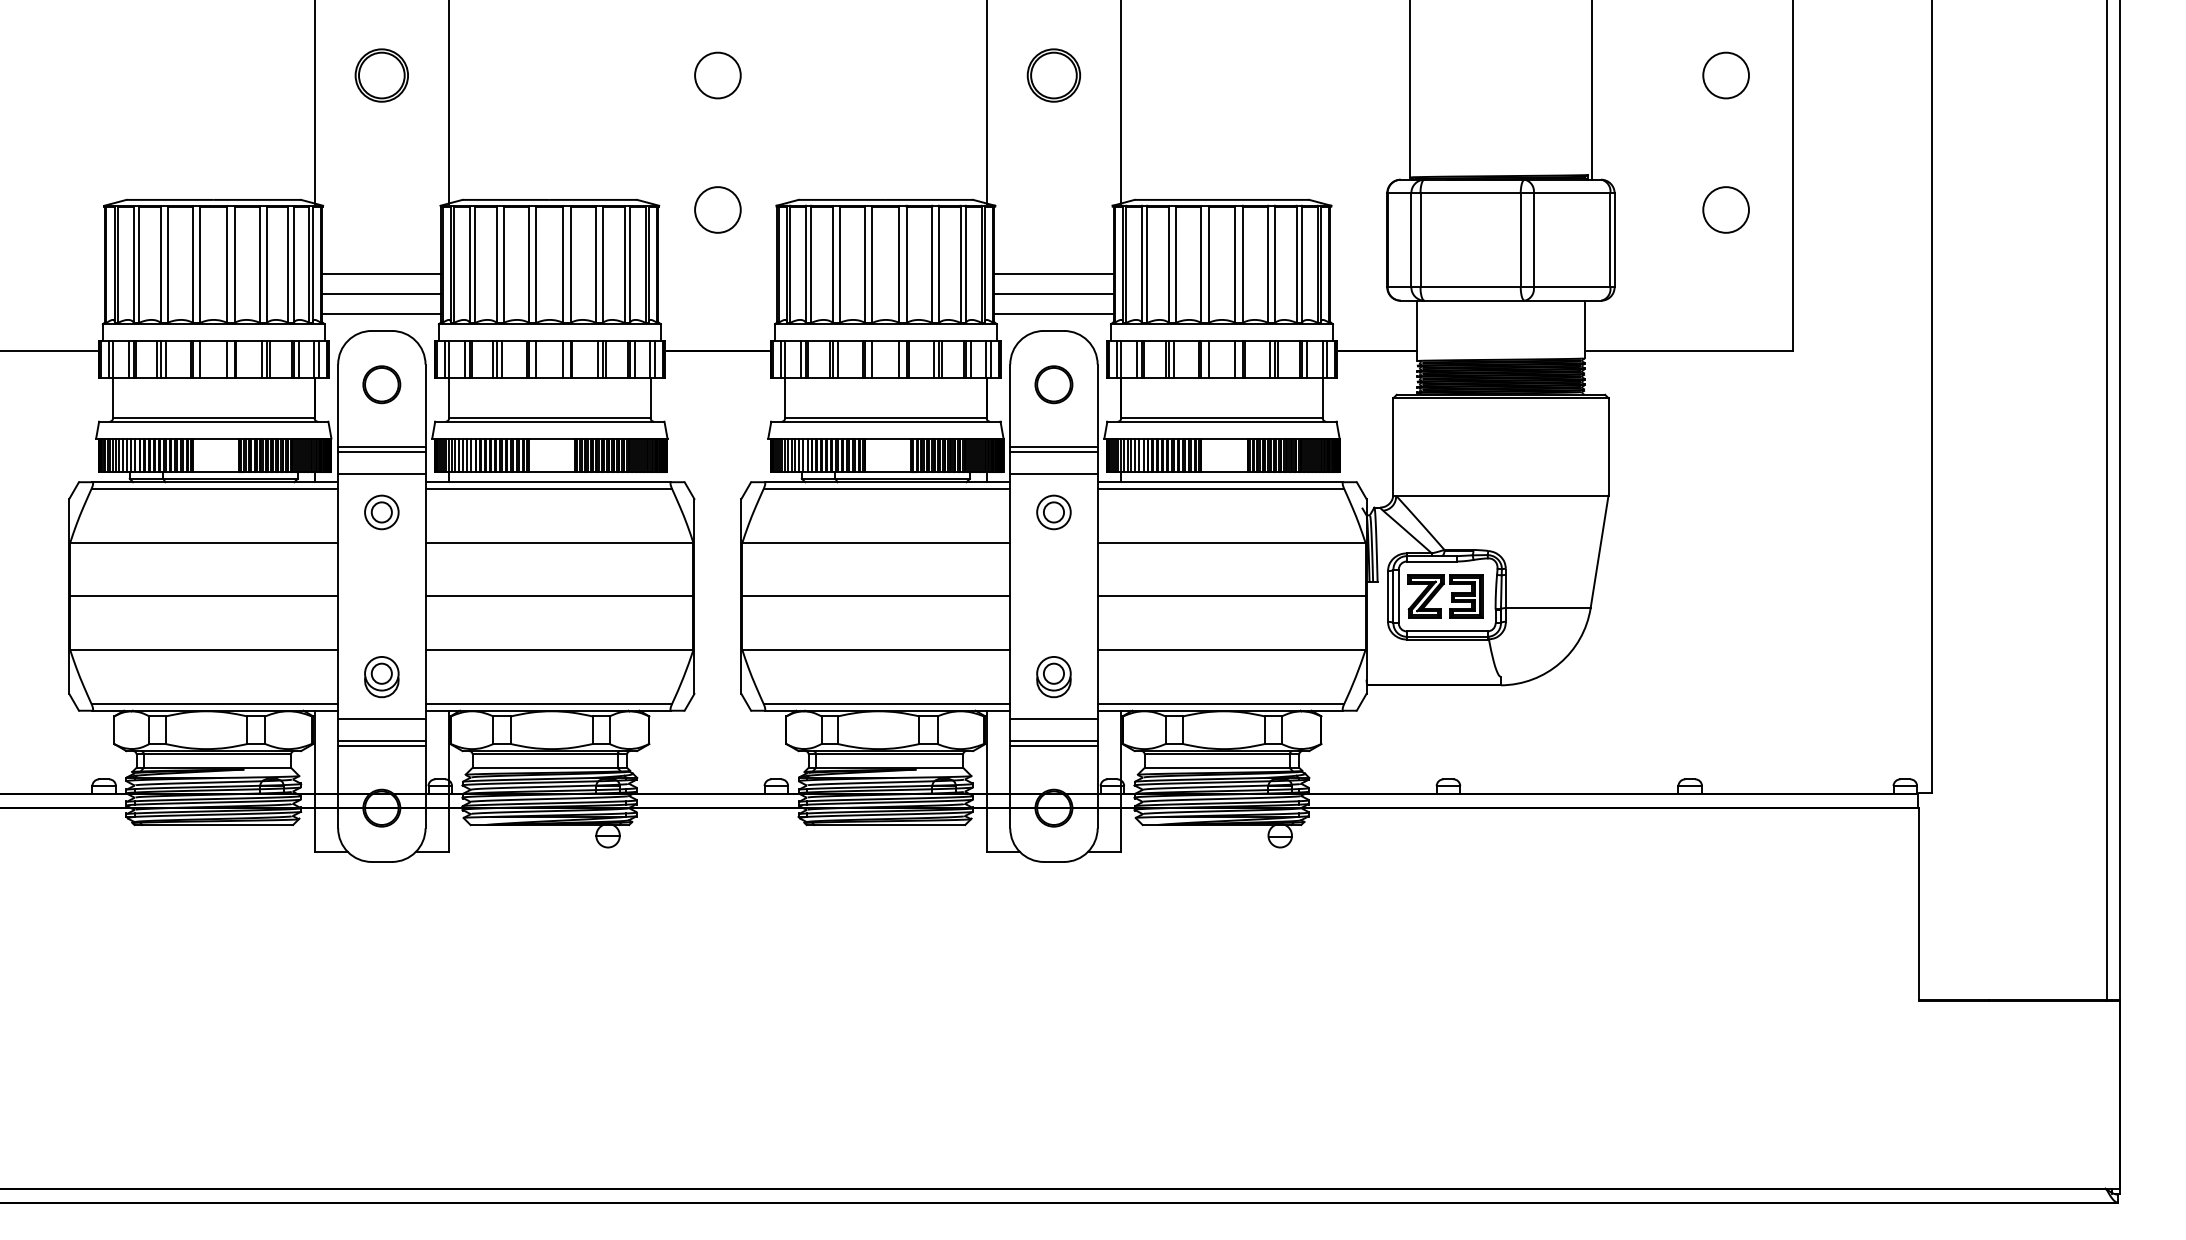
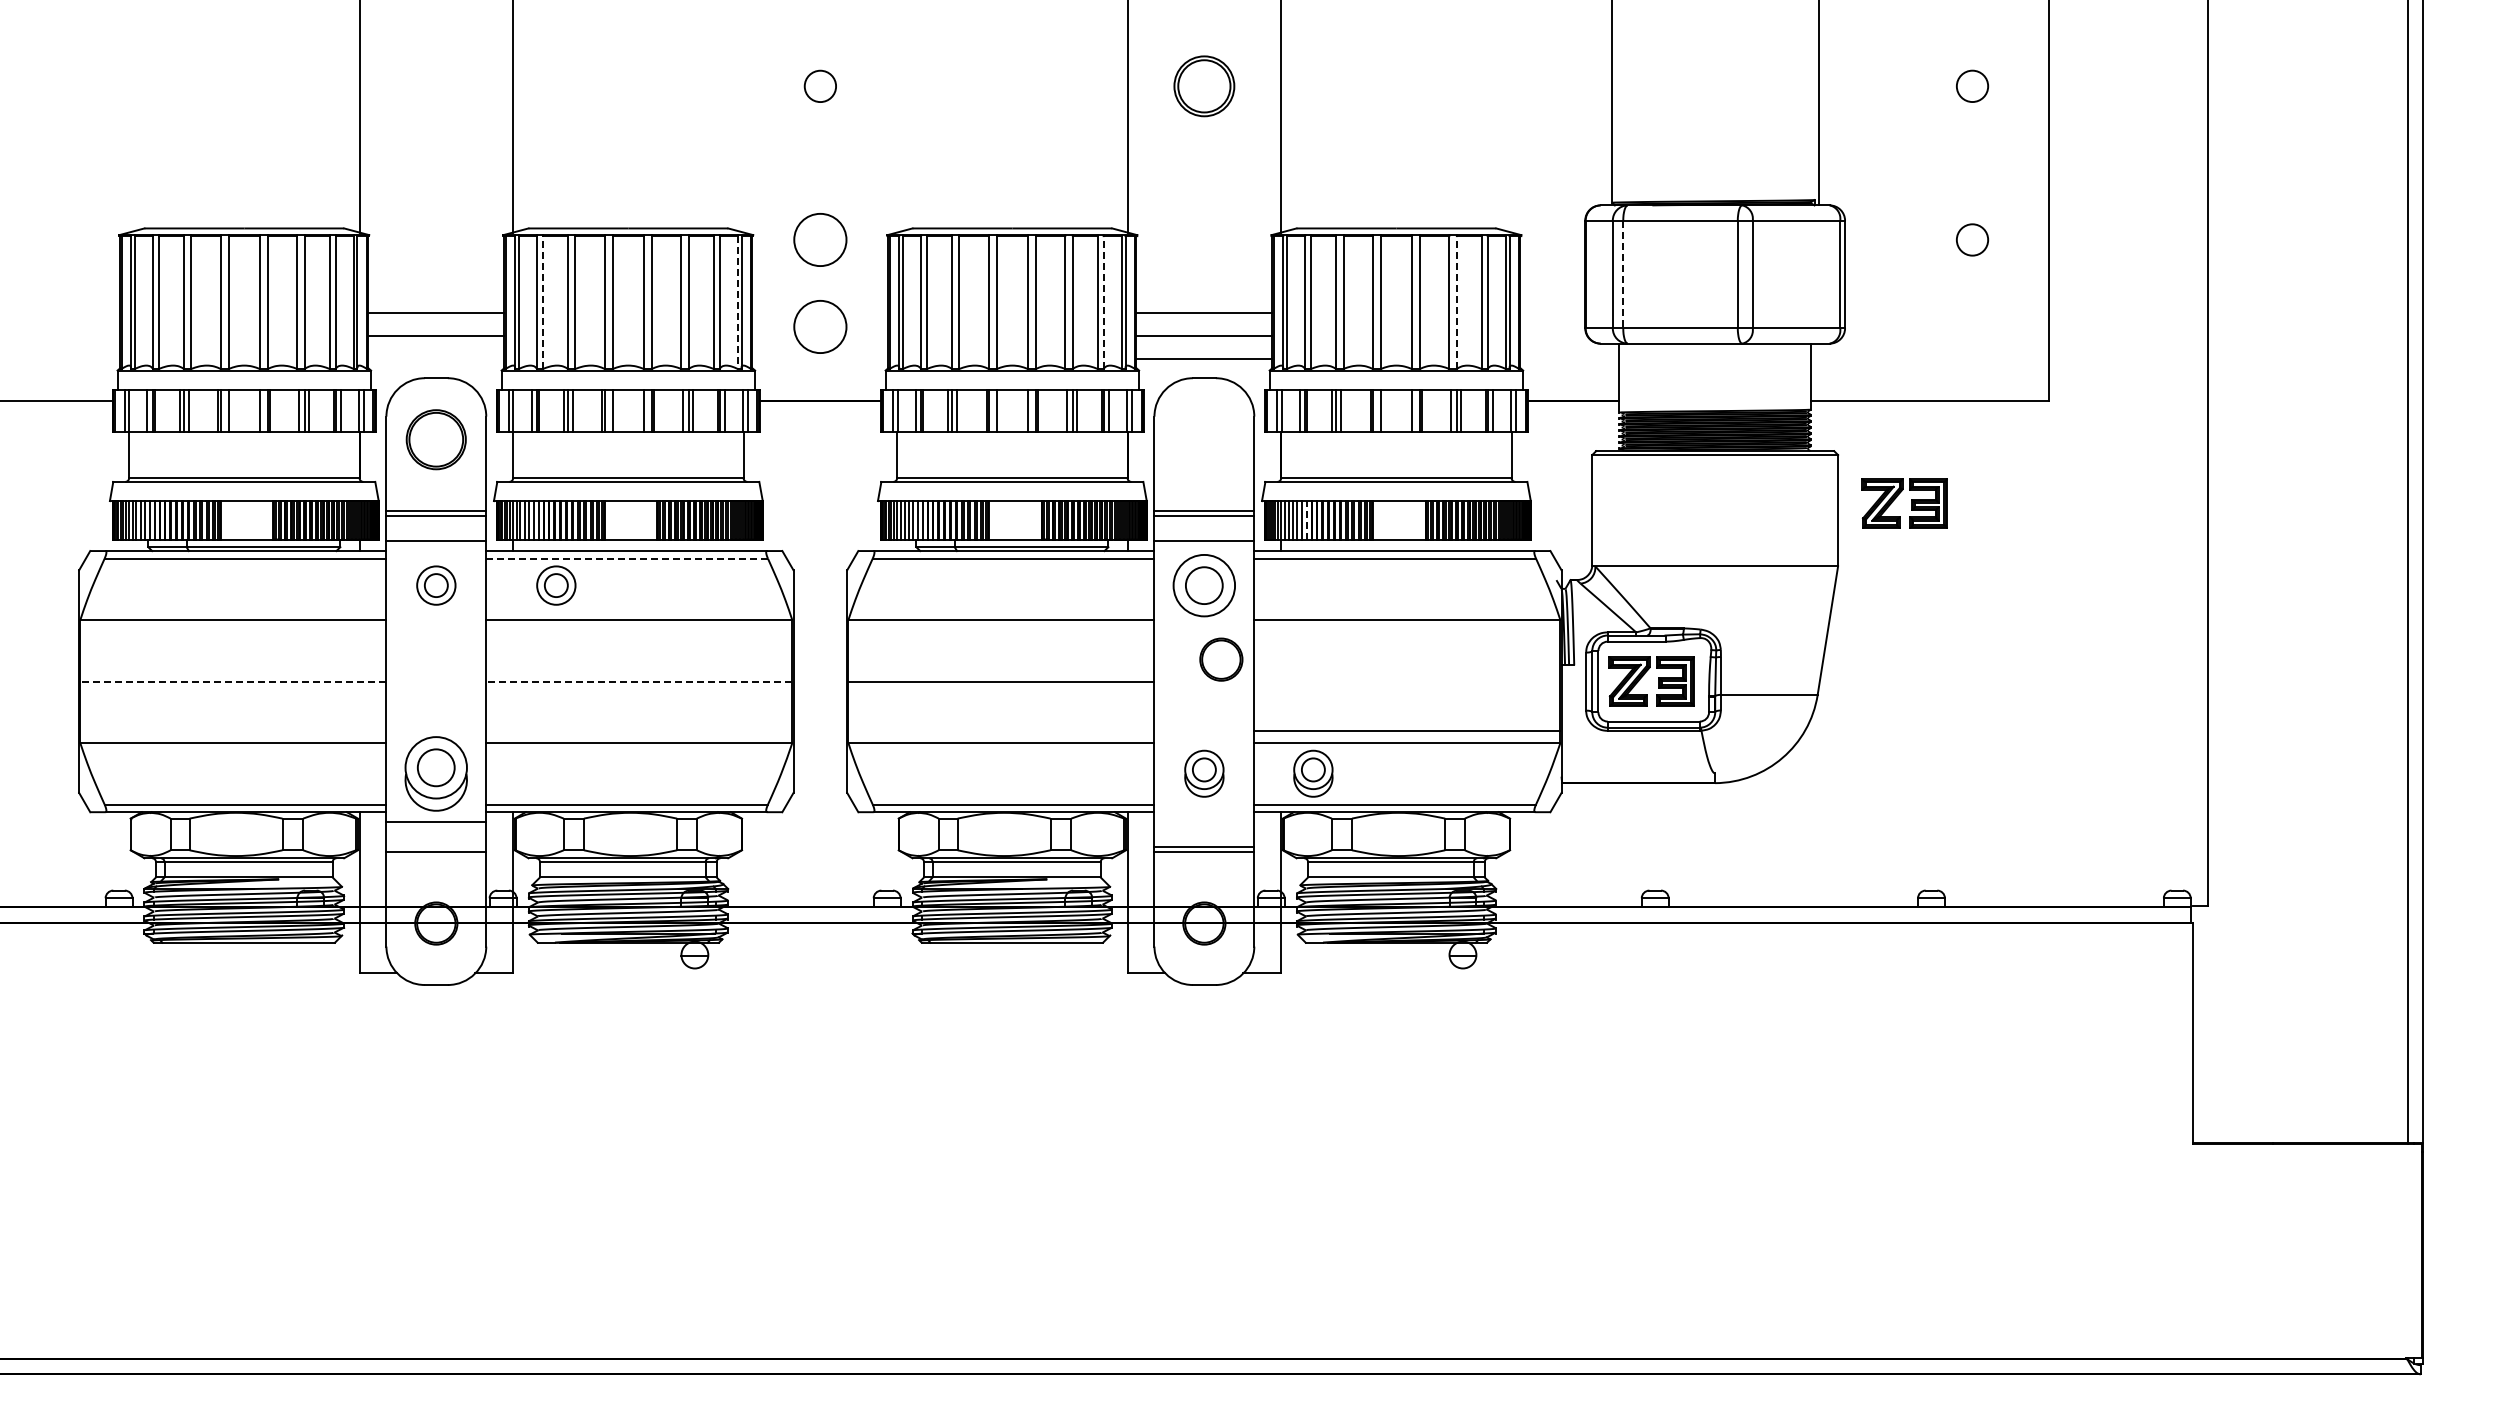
part: (381, 75) -> (436, 86), removed
circle: (718, 75) -> (820, 86), size x0.6
circle: (1726, 75) -> (1972, 86), size x0.6
circle: (1726, 209) -> (1972, 239), size x0.6
line: (1420, 240) -> (1623, 274), solid -> dashed
line: (475, 264) -> (543, 302), solid -> dashed
line: (965, 264) -> (1103, 302), solid -> dashed
line: (1274, 264) -> (1456, 302), solid -> dashed
line: (645, 265) -> (737, 303), solid -> dashed
circle: (718, 285) -> (820, 326), added
line: (381, 314) -> (436, 359), removed
part: (381, 384) -> (436, 439), size x1.4
part: (1054, 384) -> (1221, 659), moved
part: (1672, 440) -> (1911, 503), added
line: (1143, 454) -> (1306, 519), solid -> dashed
line: (549, 488) -> (627, 558), solid -> dashed
part: (486, 512) -> (556, 585), added
part: (1054, 512) -> (1204, 585), size x1.6
line: (203, 596) -> (232, 681), solid -> dashed
line: (558, 596) -> (638, 681), solid -> dashed
line: (1231, 596) -> (1407, 730), moved
part: (381, 676) -> (436, 773), size x1.6
part: (1149, 676) -> (1313, 773), added
line: (1054, 718) -> (1204, 821), removed
line: (381, 740) -> (436, 846), removed

